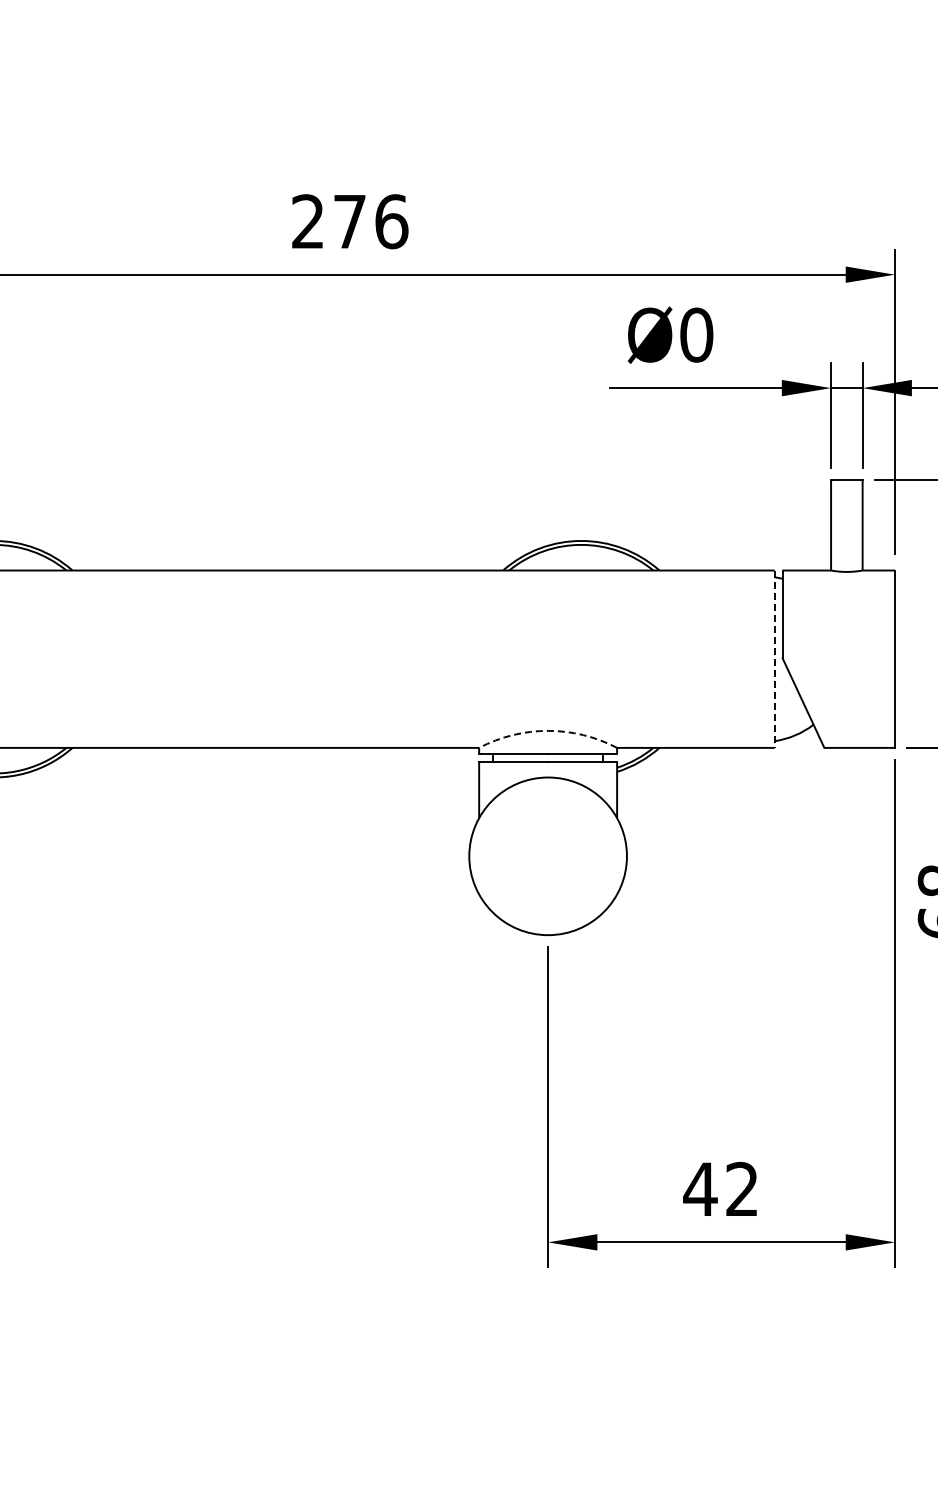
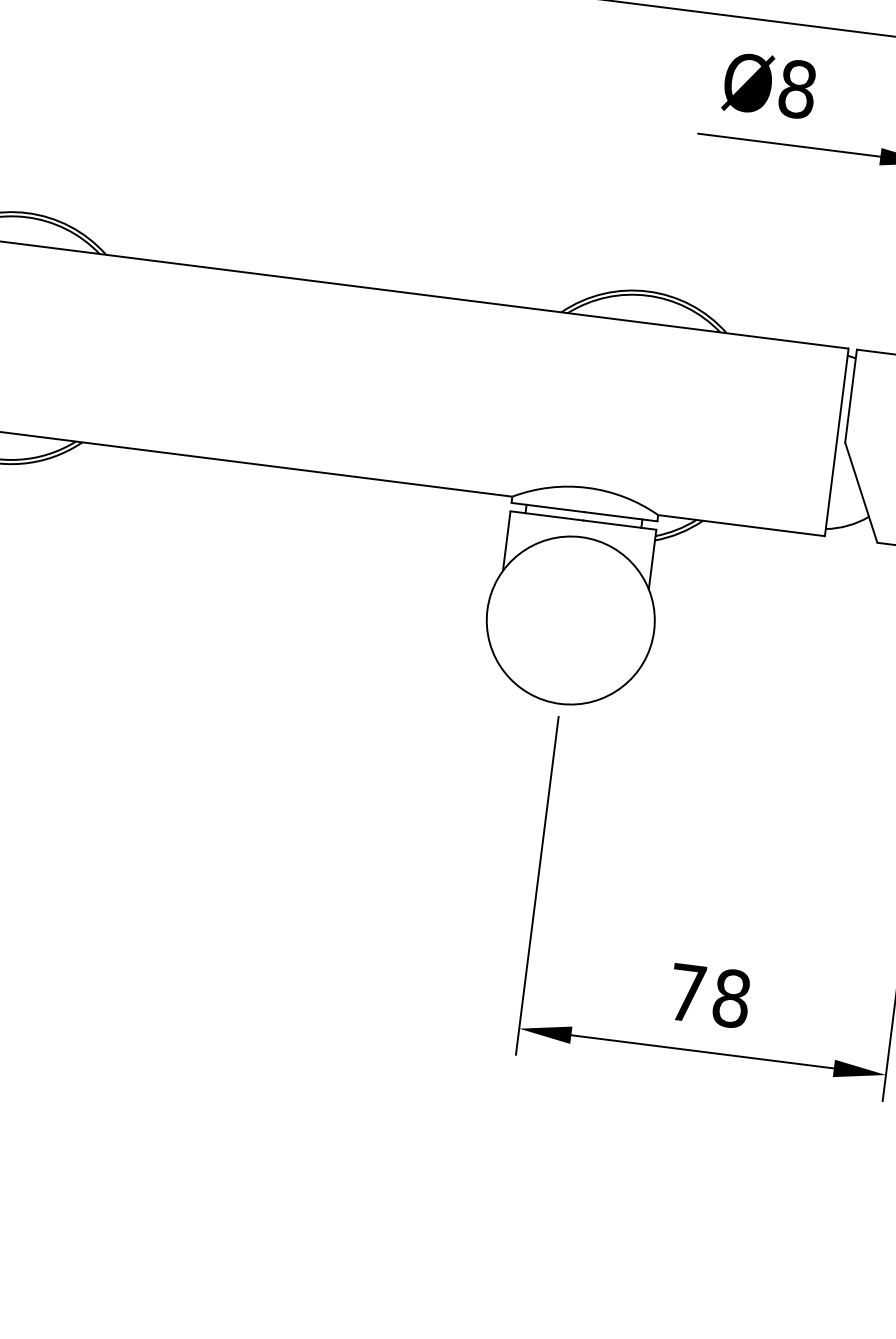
text: (696, 334) -> (797, 88), Ø0 -> Ø8
line: (774, 659) -> (836, 442), dashed -> solid
arc: (548, 730) -> (587, 487), dashed -> solid
text: (720, 1188) -> (708, 994), 42 -> 78

